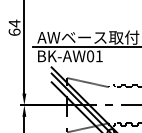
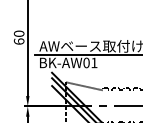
text: (13, 23) -> (18, 33), 64 -> 60

